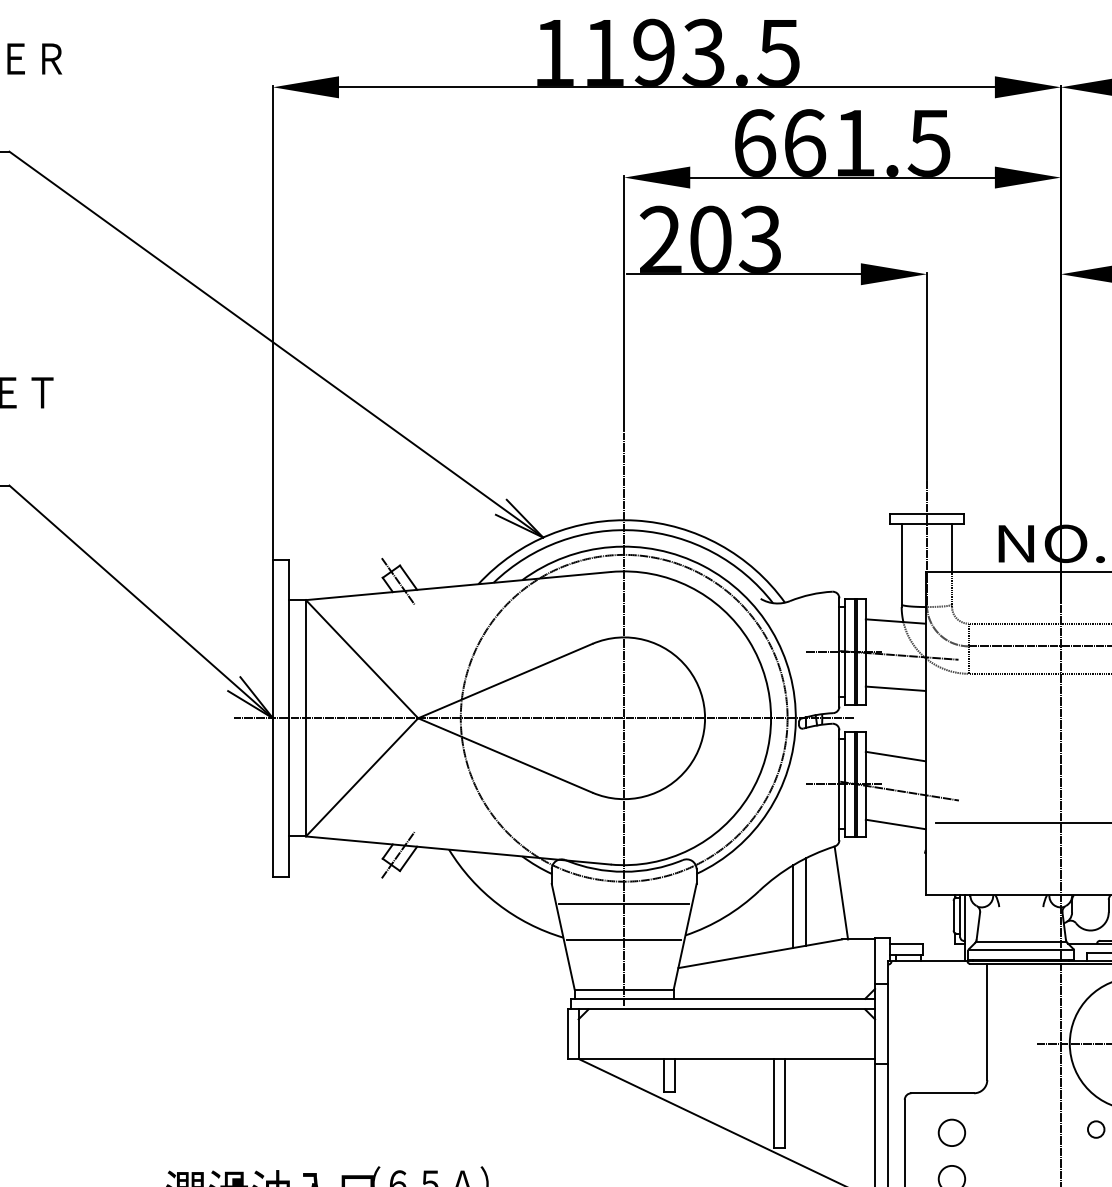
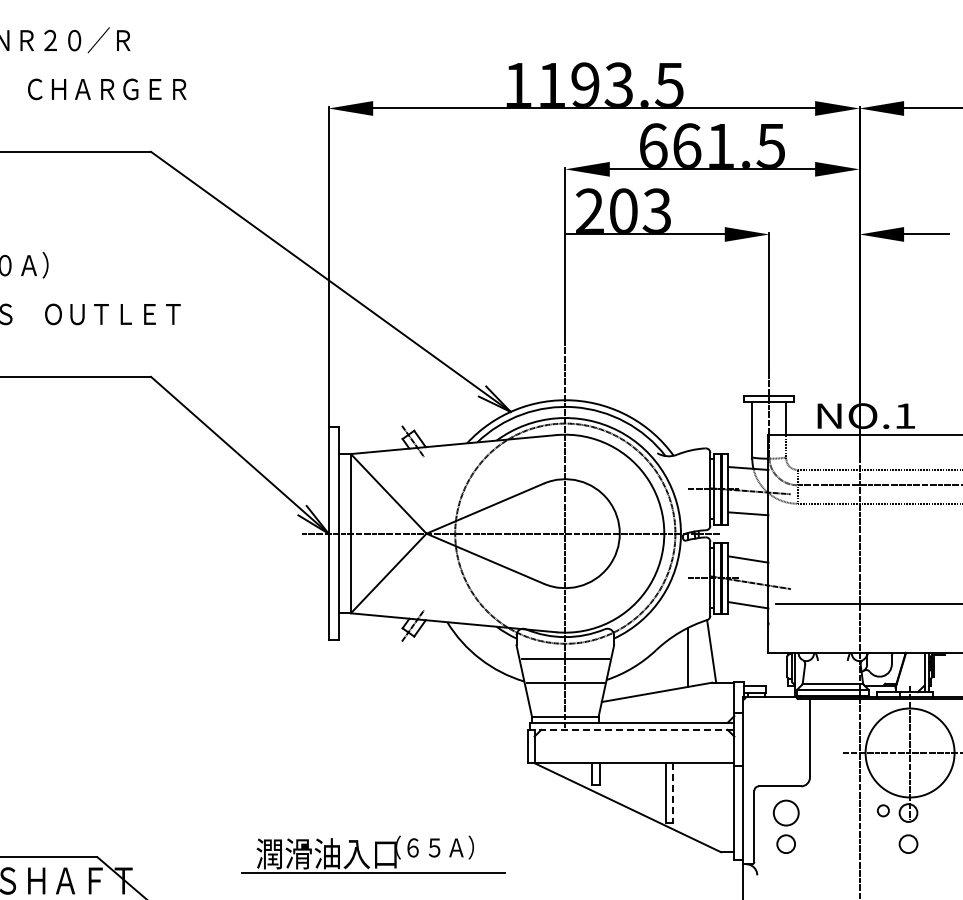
line: (793, 906) -> (679, 660), removed
line: (722, 1008) -> (631, 729), solid -> dashed
line: (784, 1103) -> (673, 793), solid -> dashed
circle: (950, 1132) -> (785, 812), size x1.4

